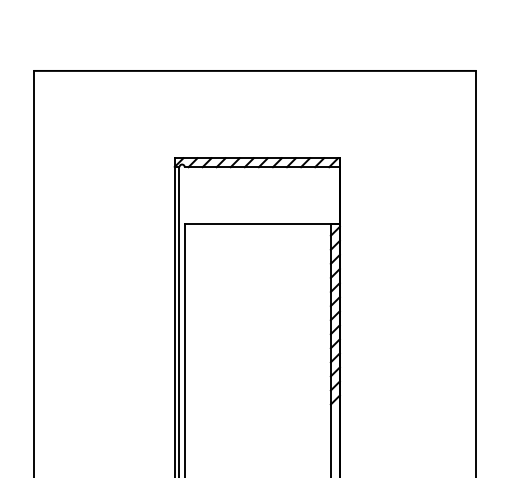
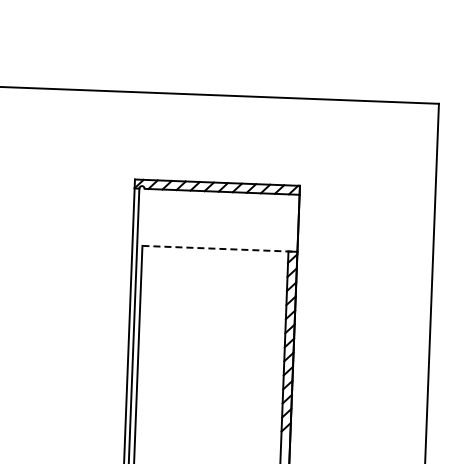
line: (262, 224) -> (220, 249), solid -> dashed

